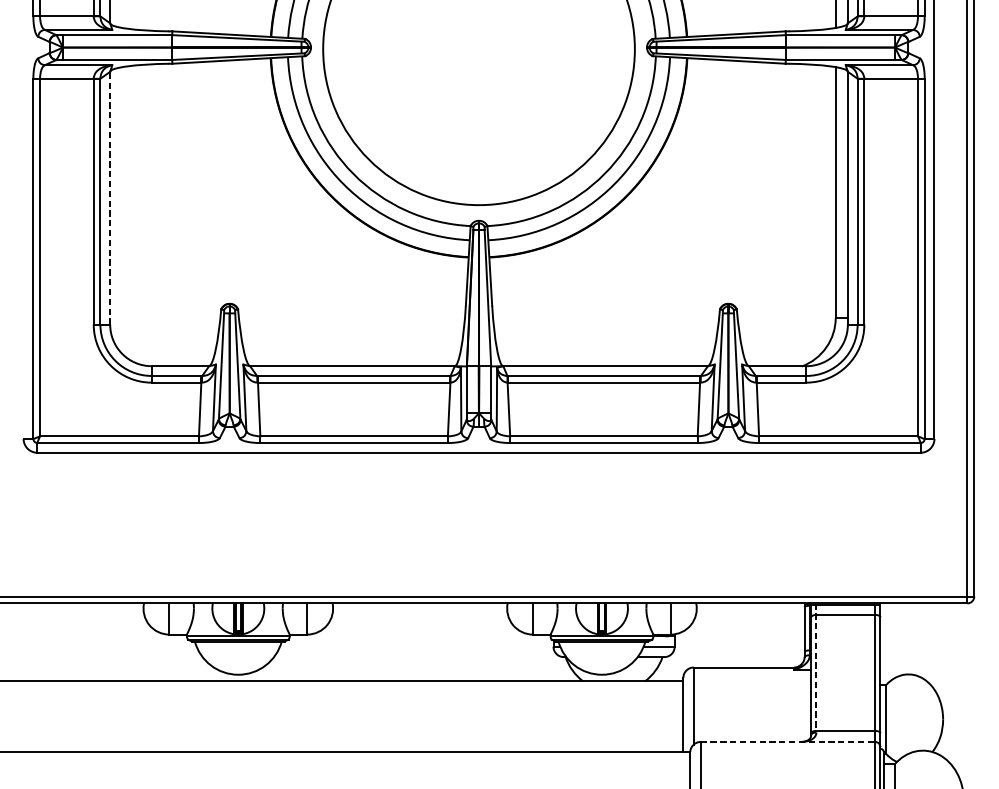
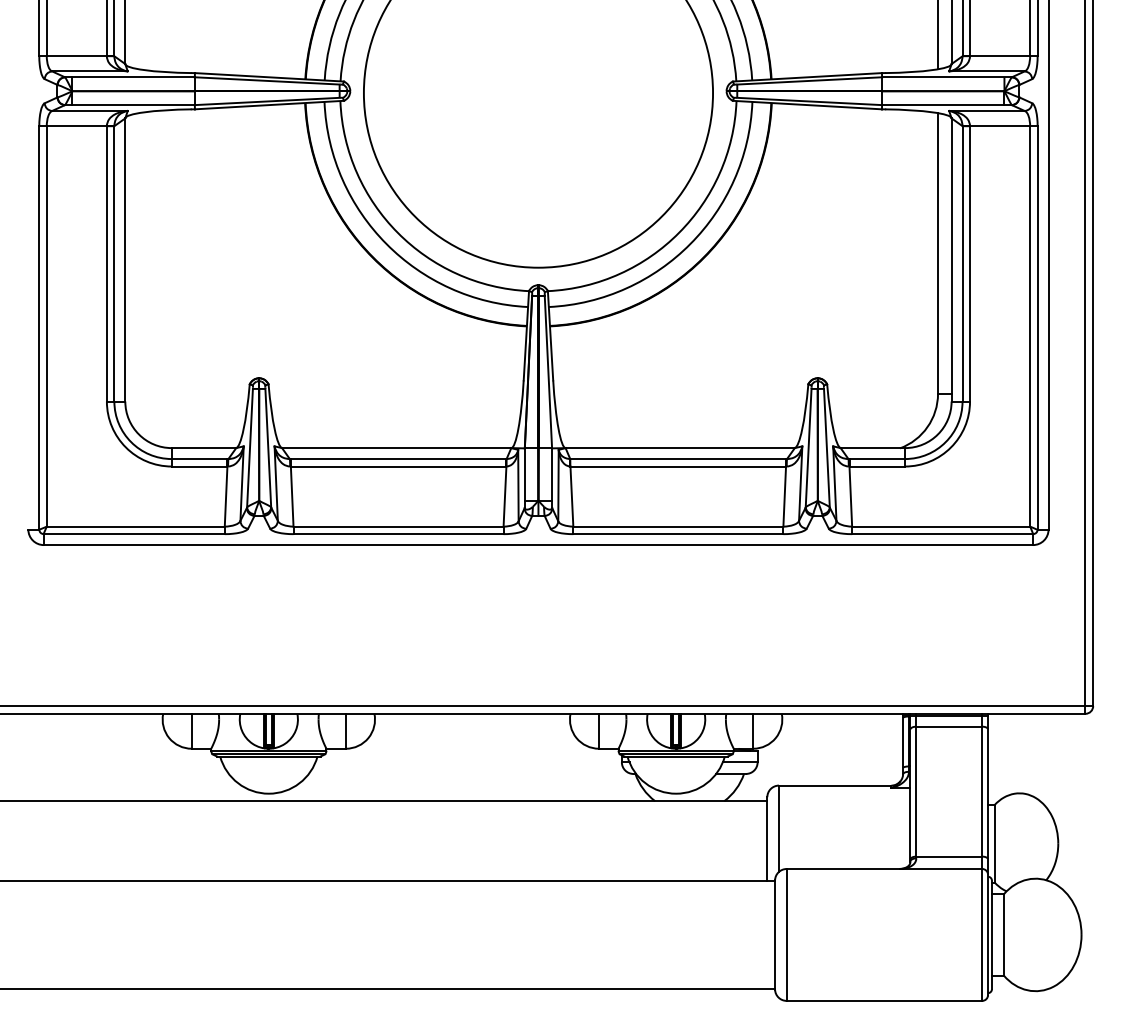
line: (110, 197) -> (125, 259), dashed -> solid
line: (816, 668) -> (916, 786), dashed -> solid
line: (787, 742) -> (884, 869), dashed -> solid

